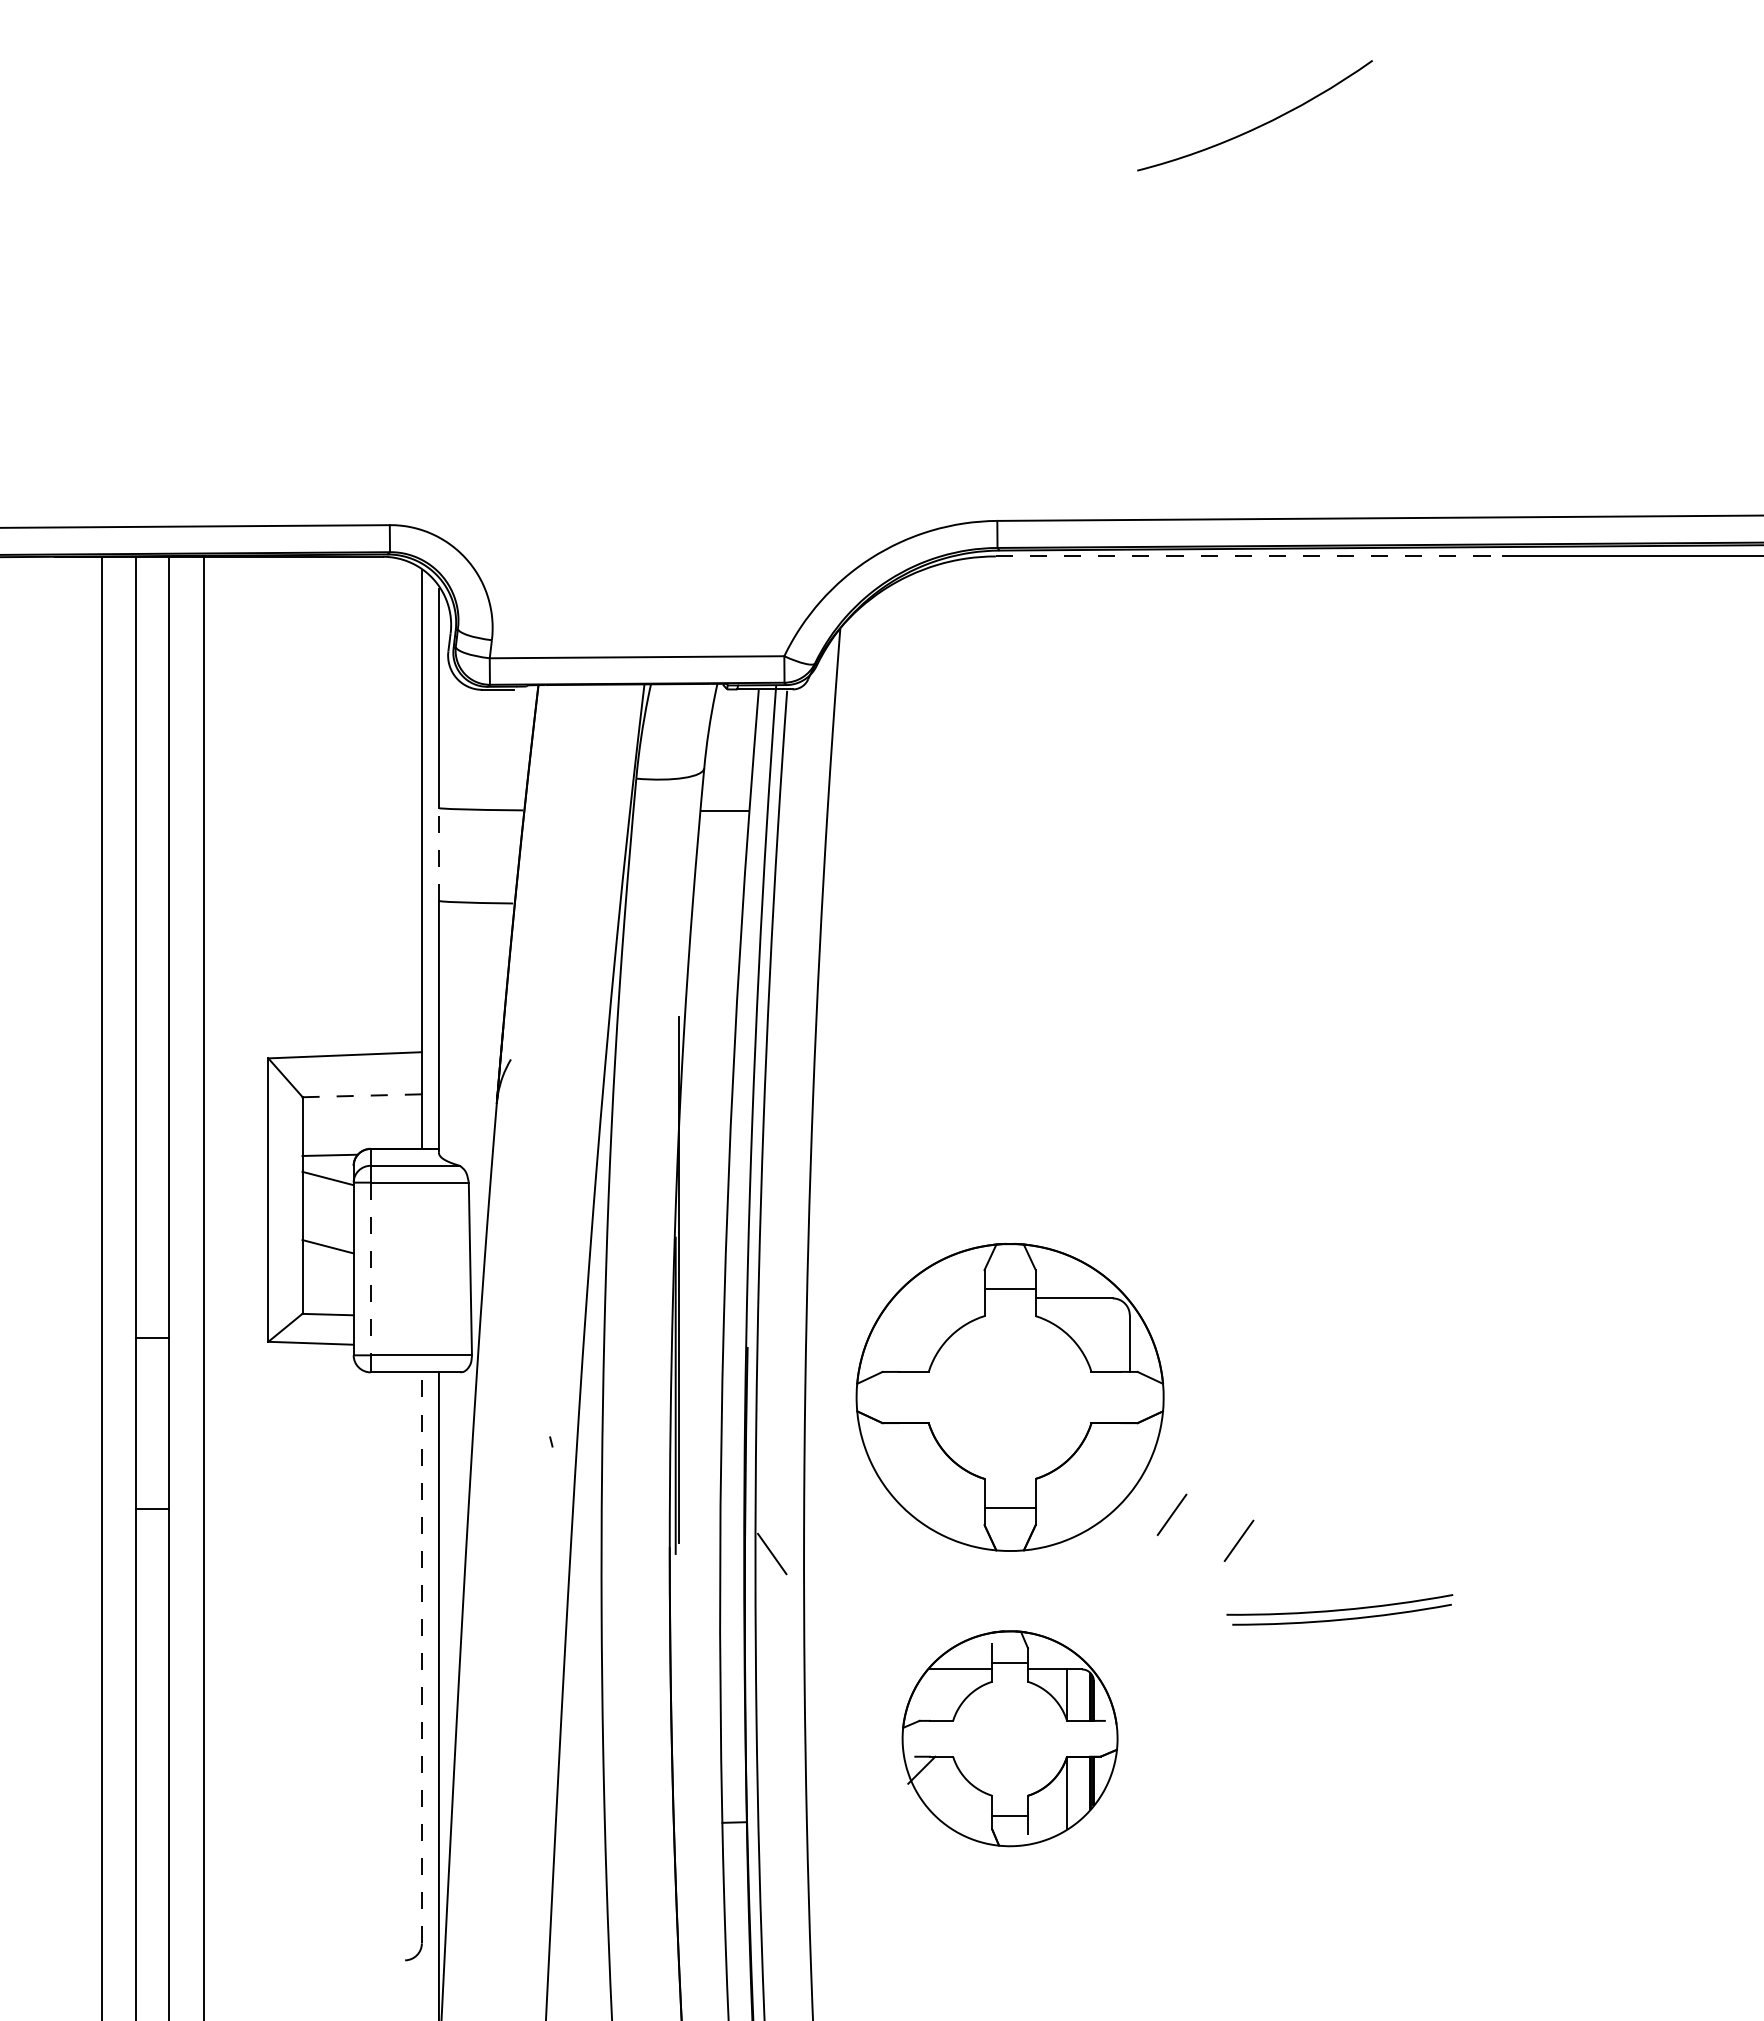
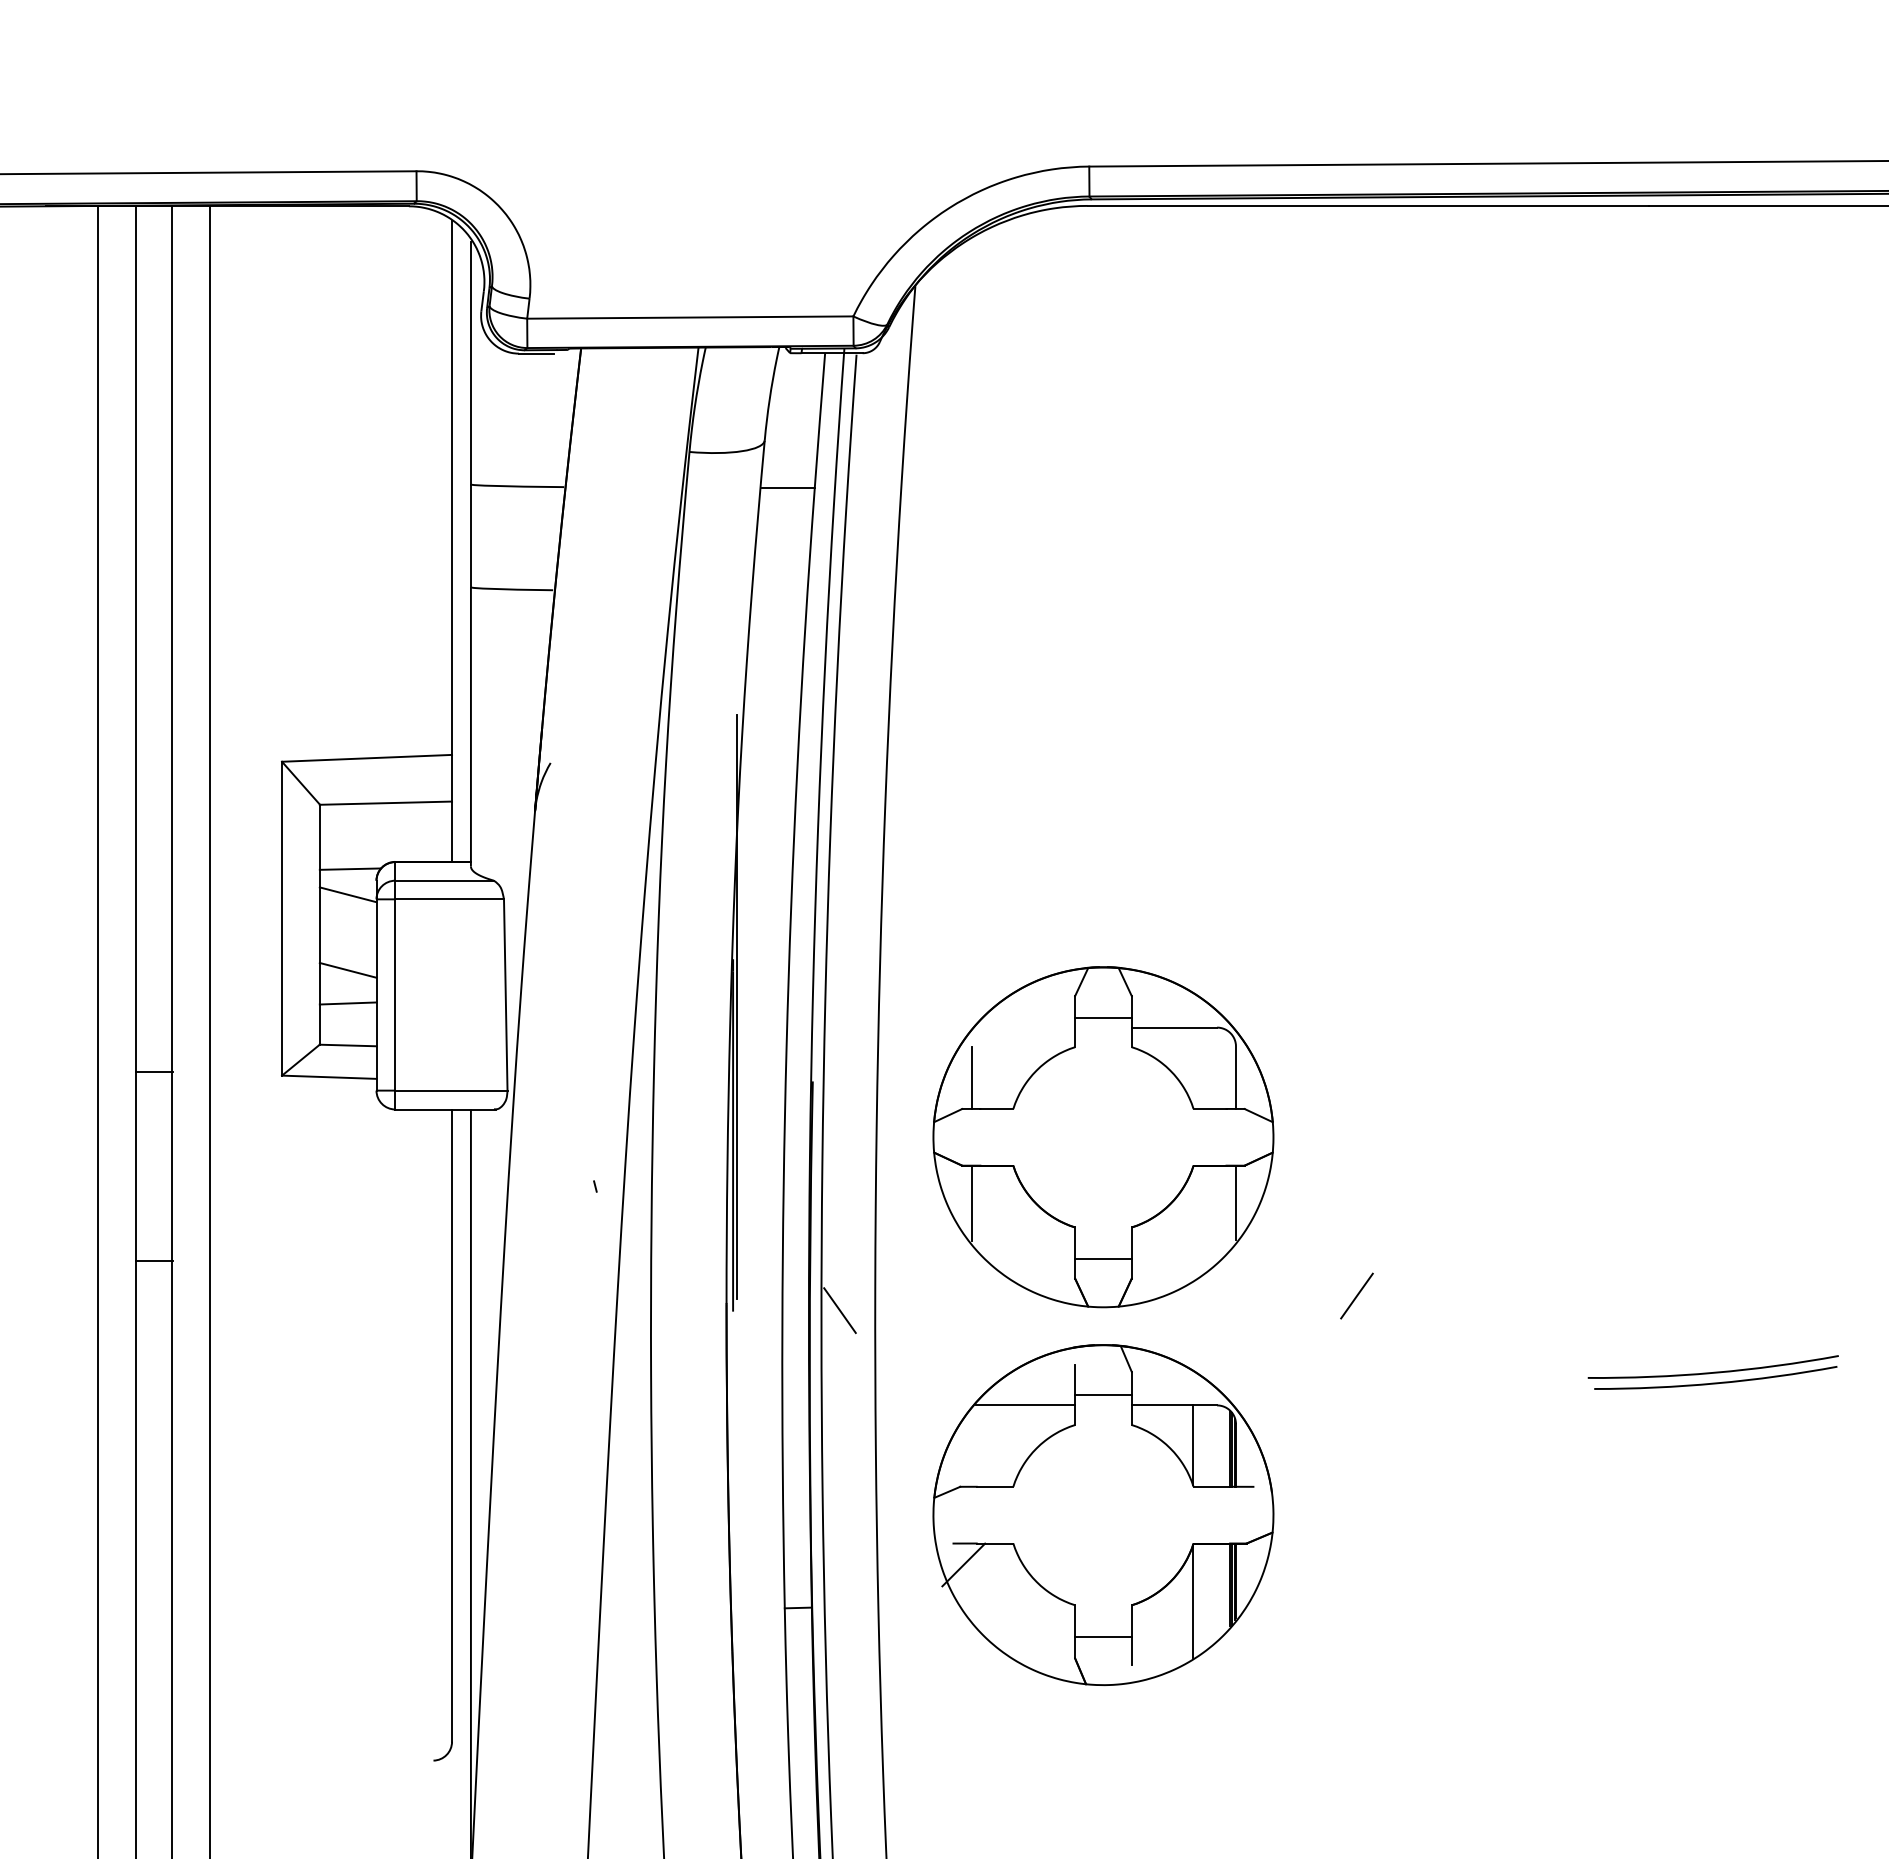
line: (1249, 556) -> (1368, 205), dashed -> solid
line: (438, 853) -> (470, 534), dashed -> solid
line: (362, 1095) -> (386, 802), dashed -> solid
line: (370, 1269) -> (395, 995), dashed -> solid
line: (327, 1276) -> (347, 1003), added
line: (891, 1343) -> (972, 1077), added
line: (1129, 1456) -> (1235, 1202), added
line: (891, 1457) -> (972, 1203), added
line: (1171, 1514) -> (1282, 1266), removed
part: (1339, 1609) -> (1712, 1372), moved
line: (421, 1657) -> (451, 1425), dashed -> solid
part: (1009, 1738) -> (1102, 1514), size x1.43

